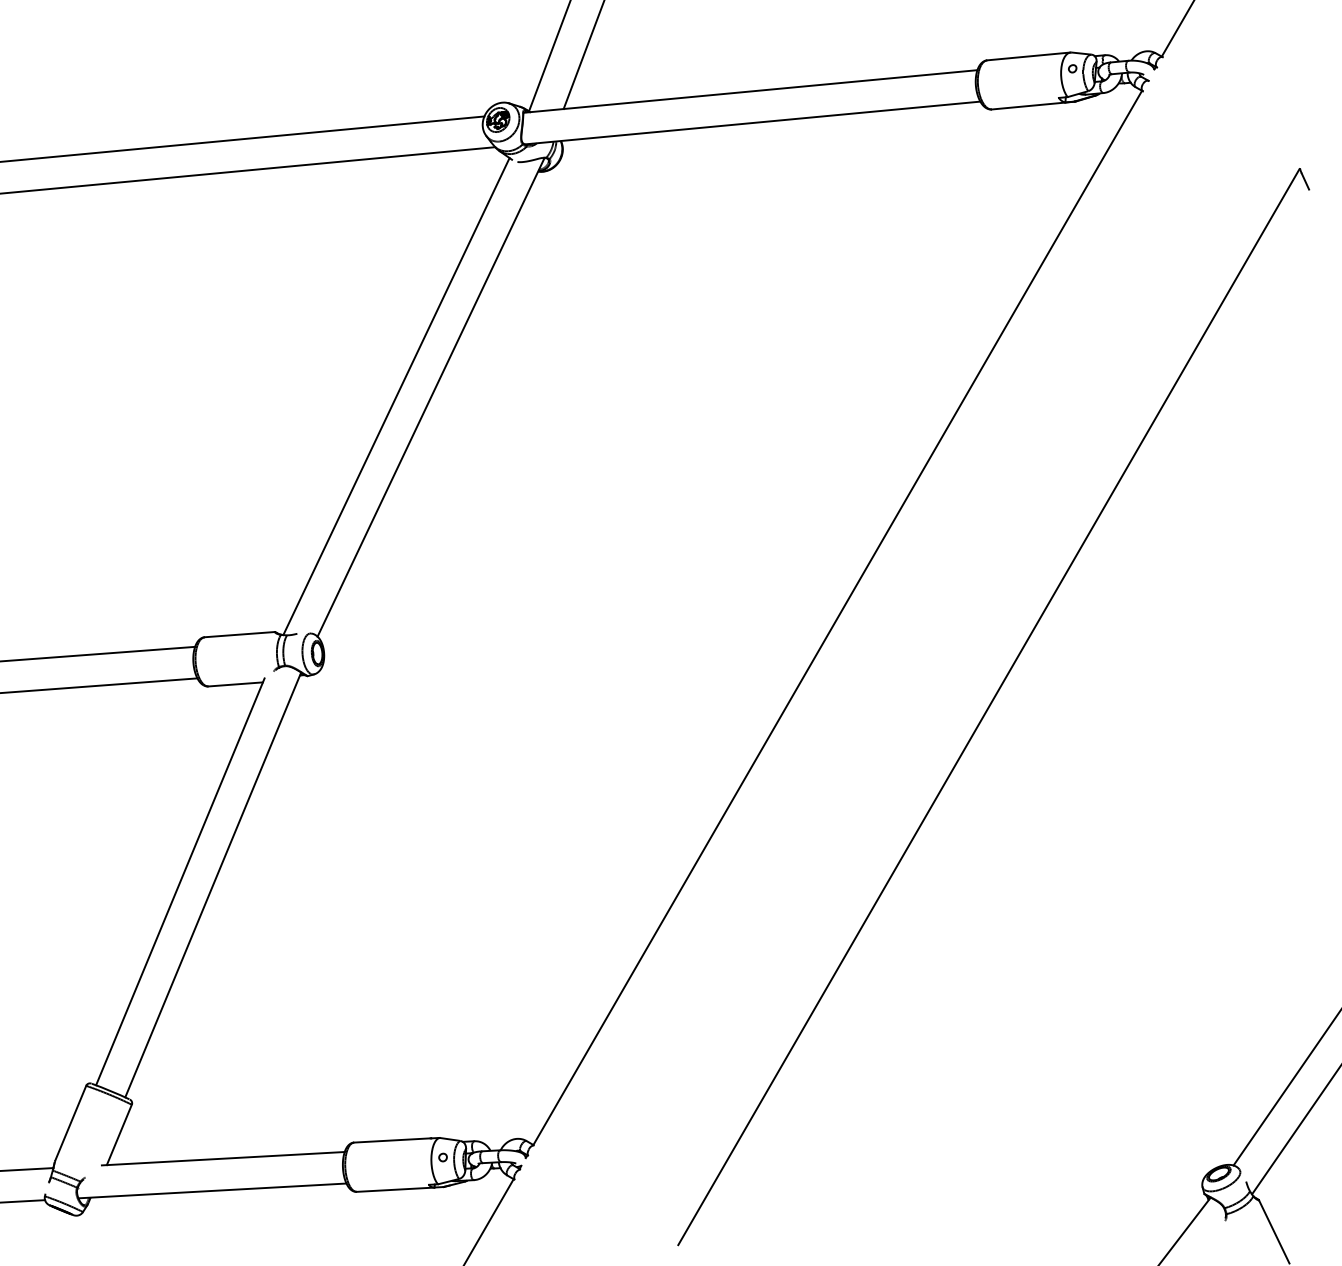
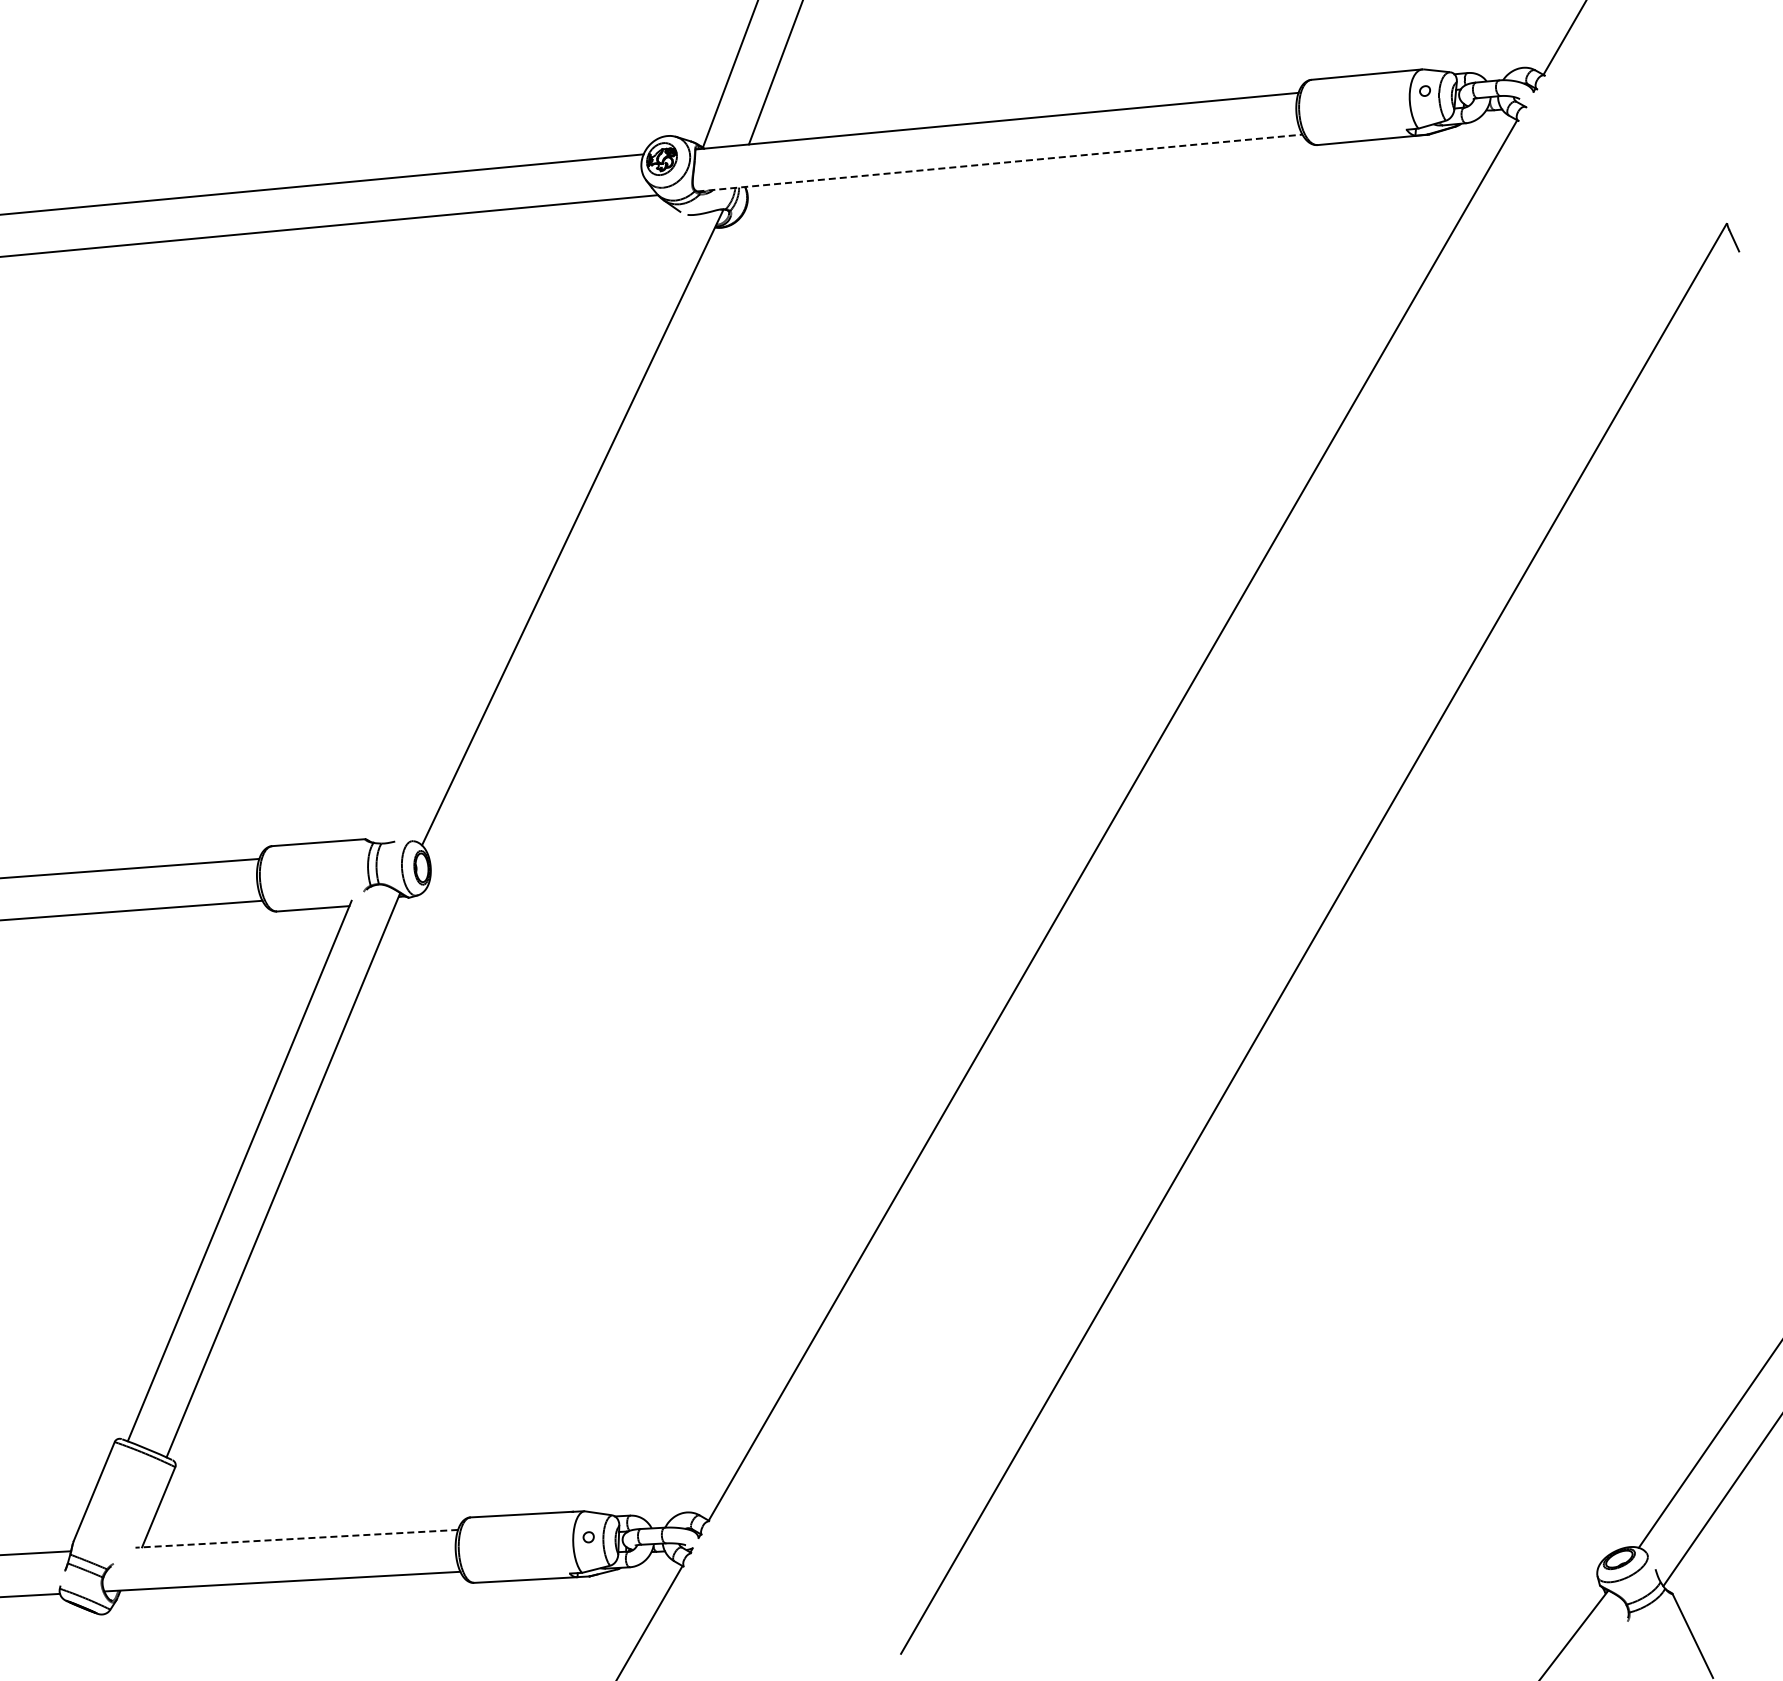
line: (752, 123) -> (999, 163), solid -> dashed
line: (396, 396) -> (526, 526), removed
line: (223, 1158) -> (296, 1538), solid -> dashed

